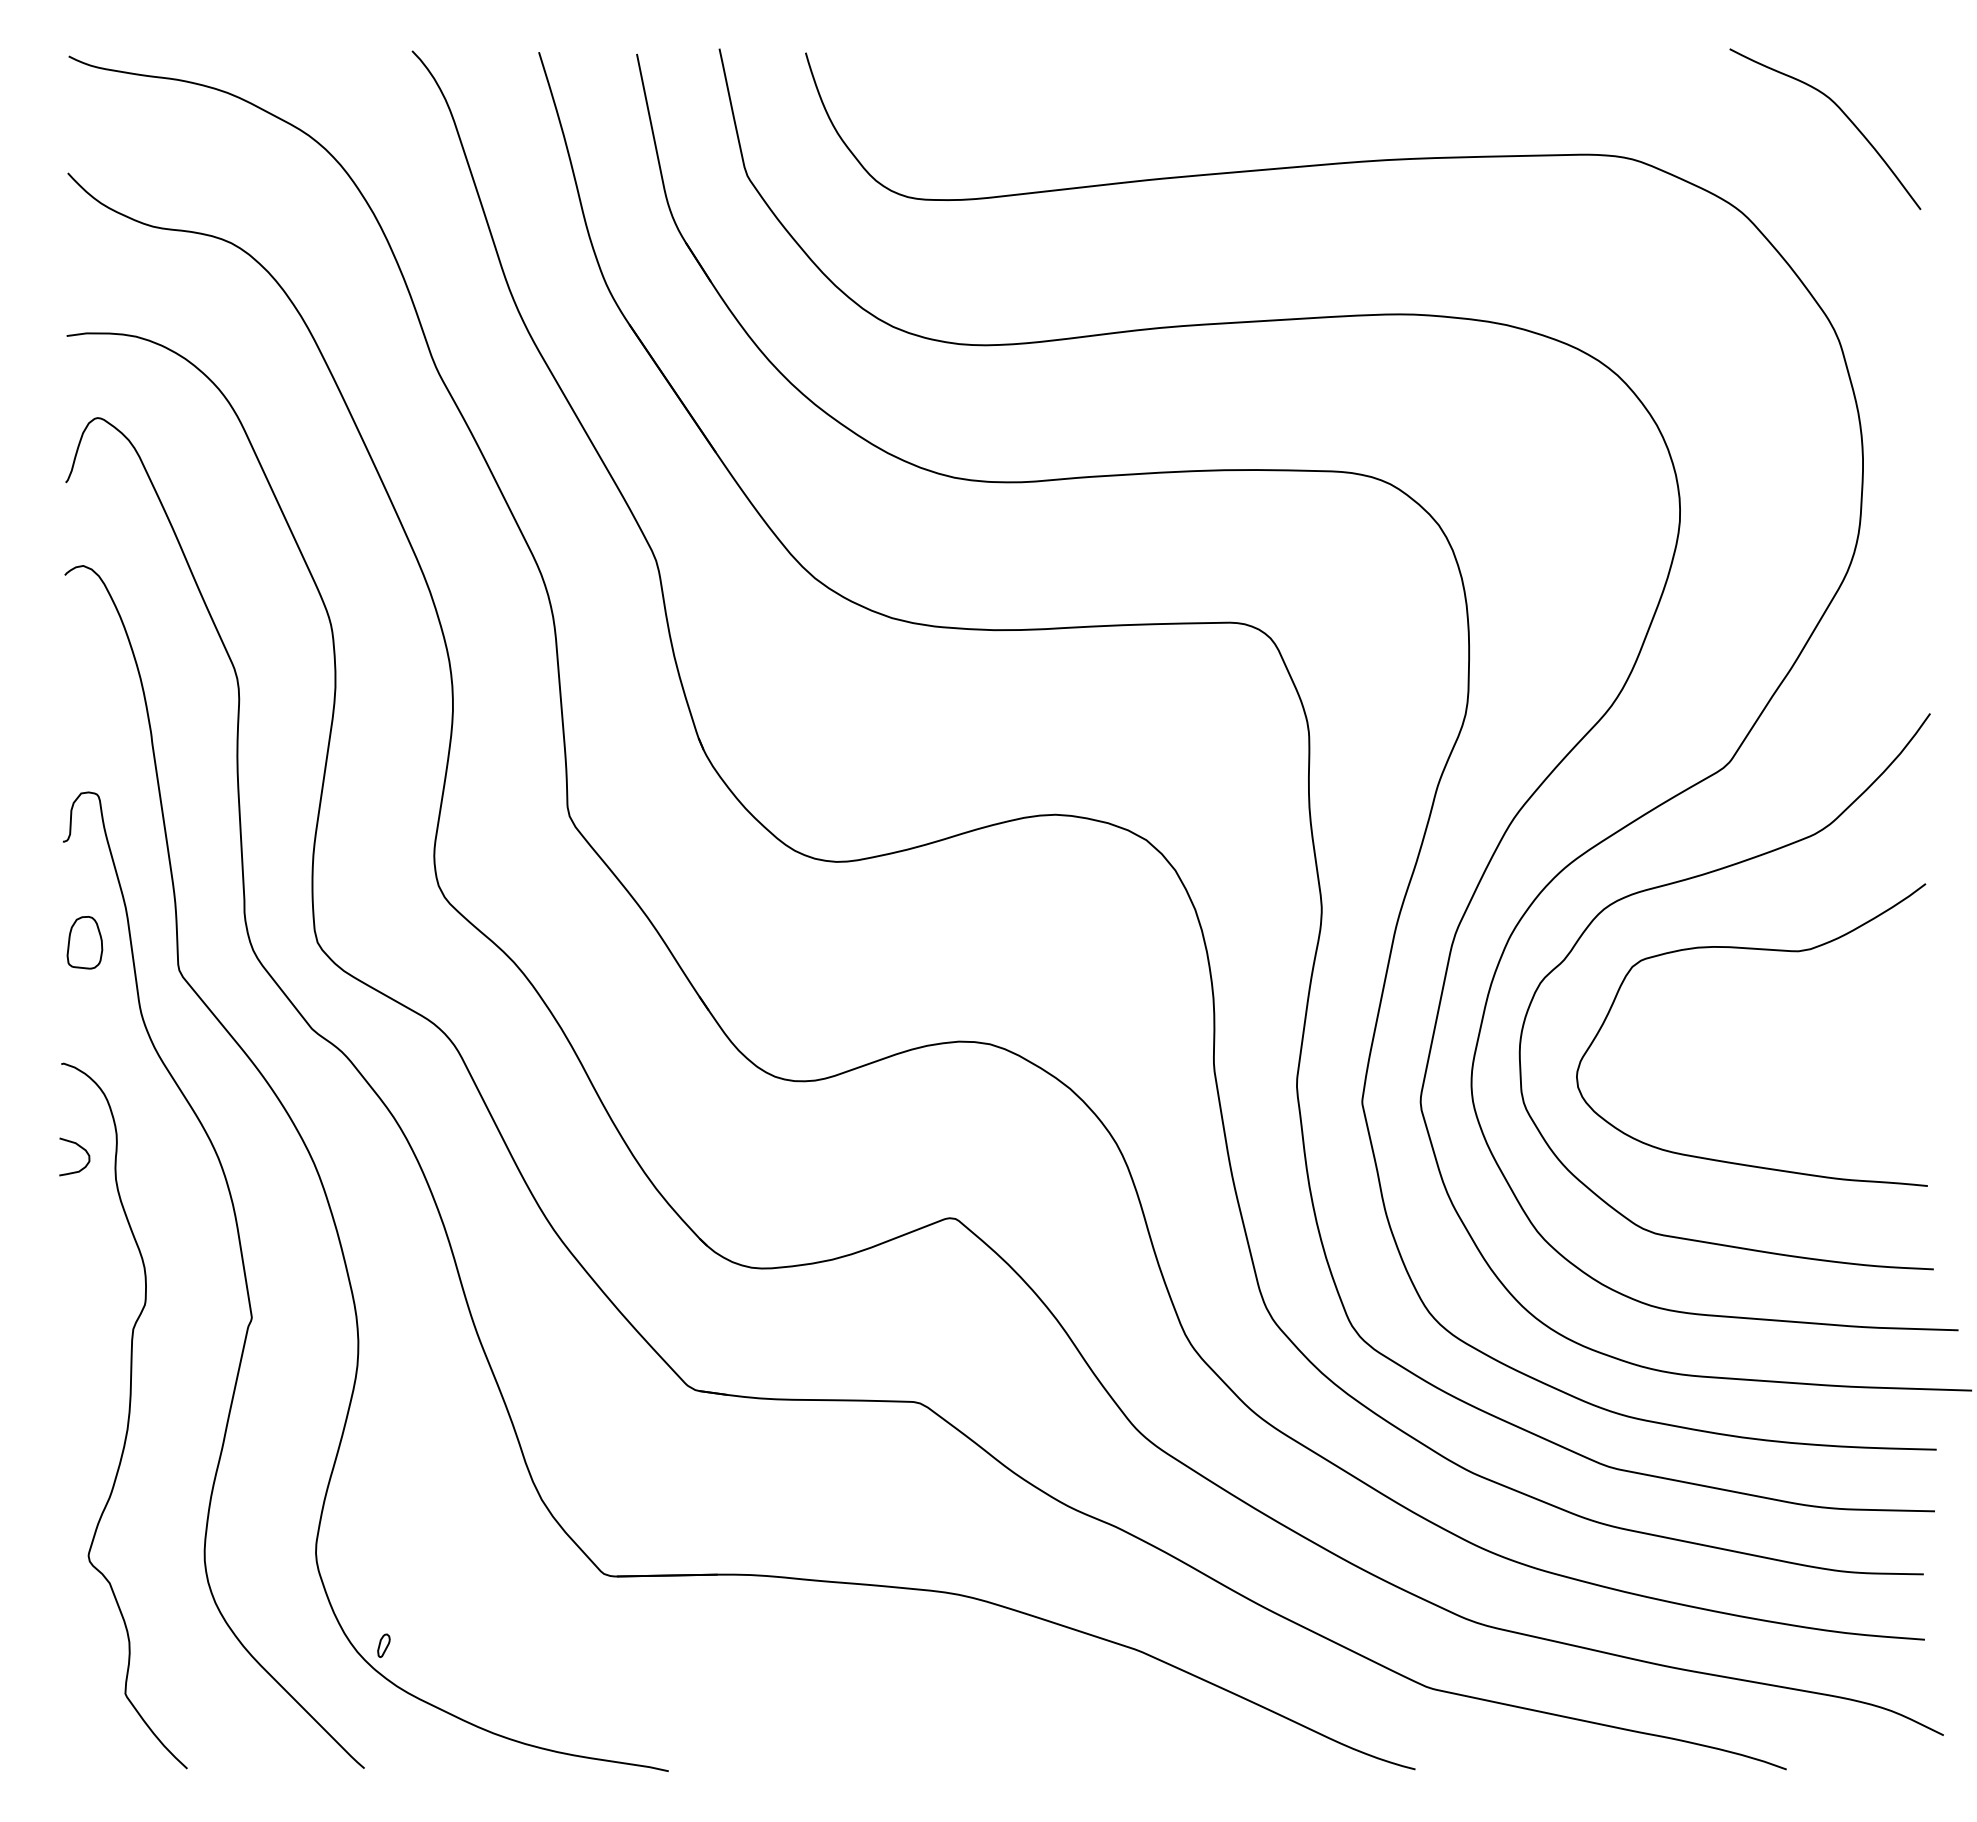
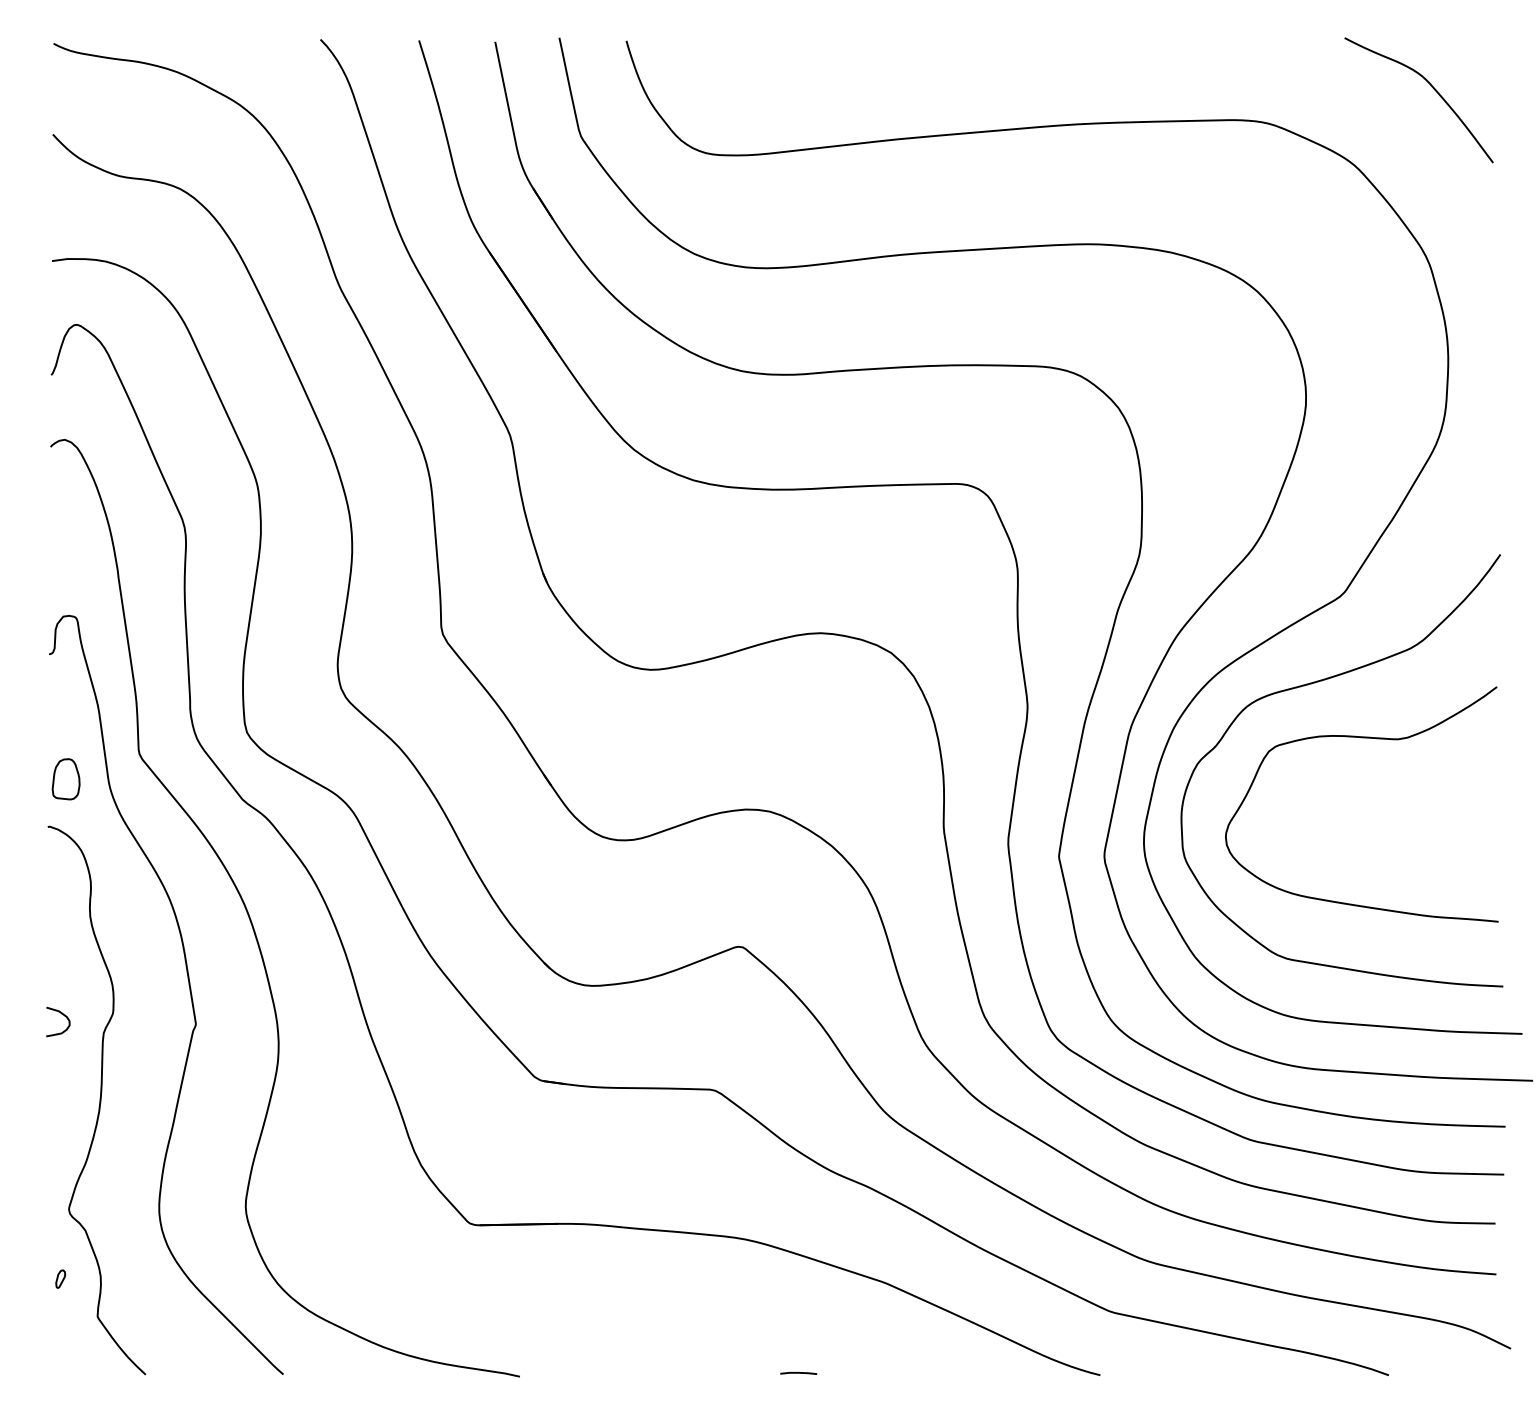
part: (84, 942) -> (65, 779), moved
curve: (79, 1147) -> (61, 1014), moved
part: (383, 1645) -> (60, 1278), moved
line: (1027, 1766) -> (798, 1372), added

